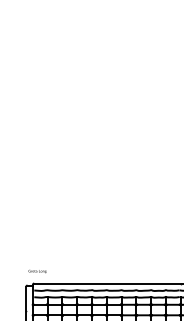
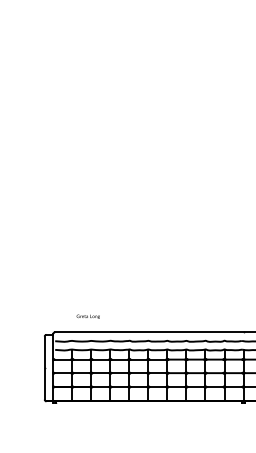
text: (36, 271) -> (87, 316), moved

